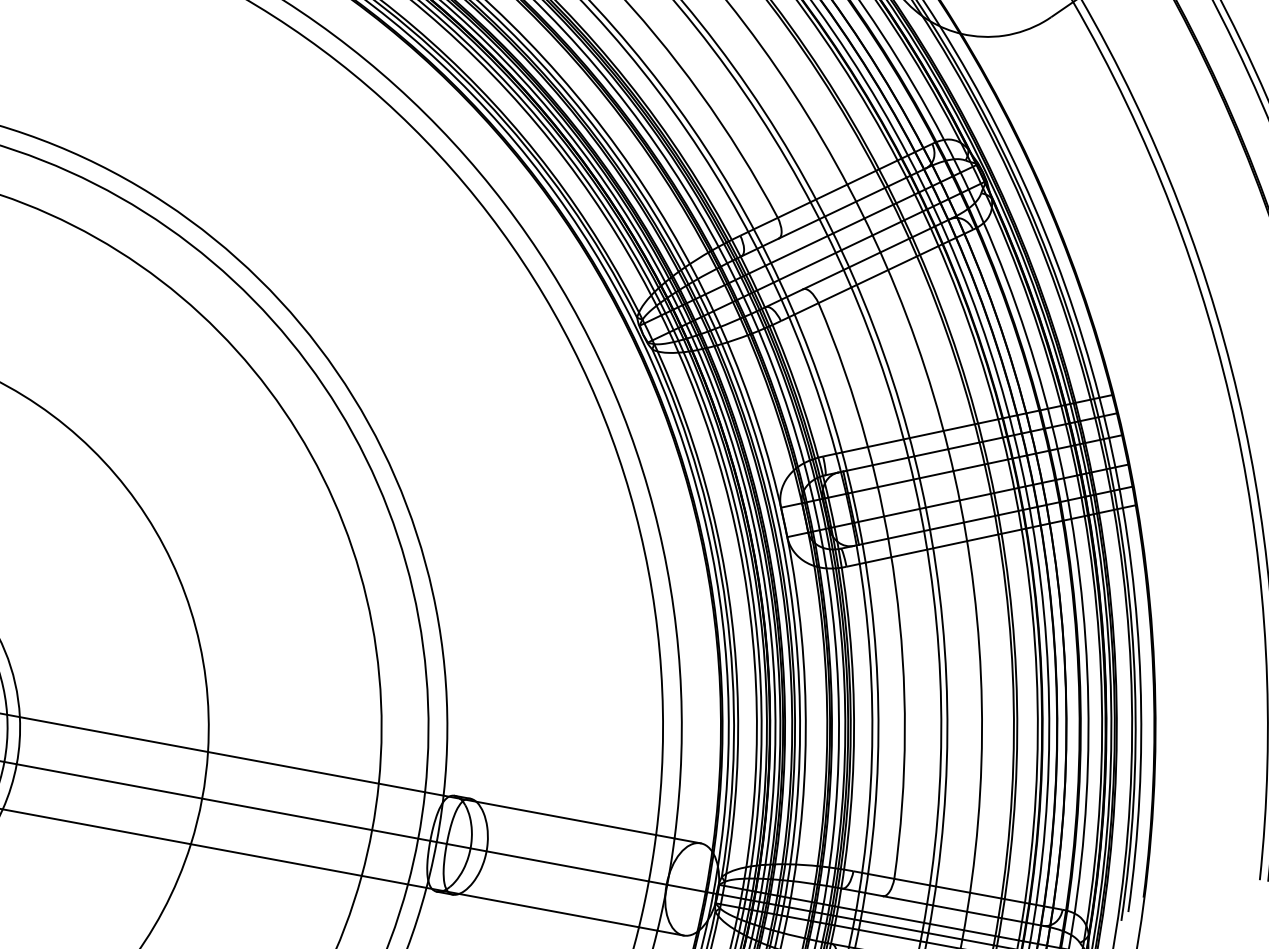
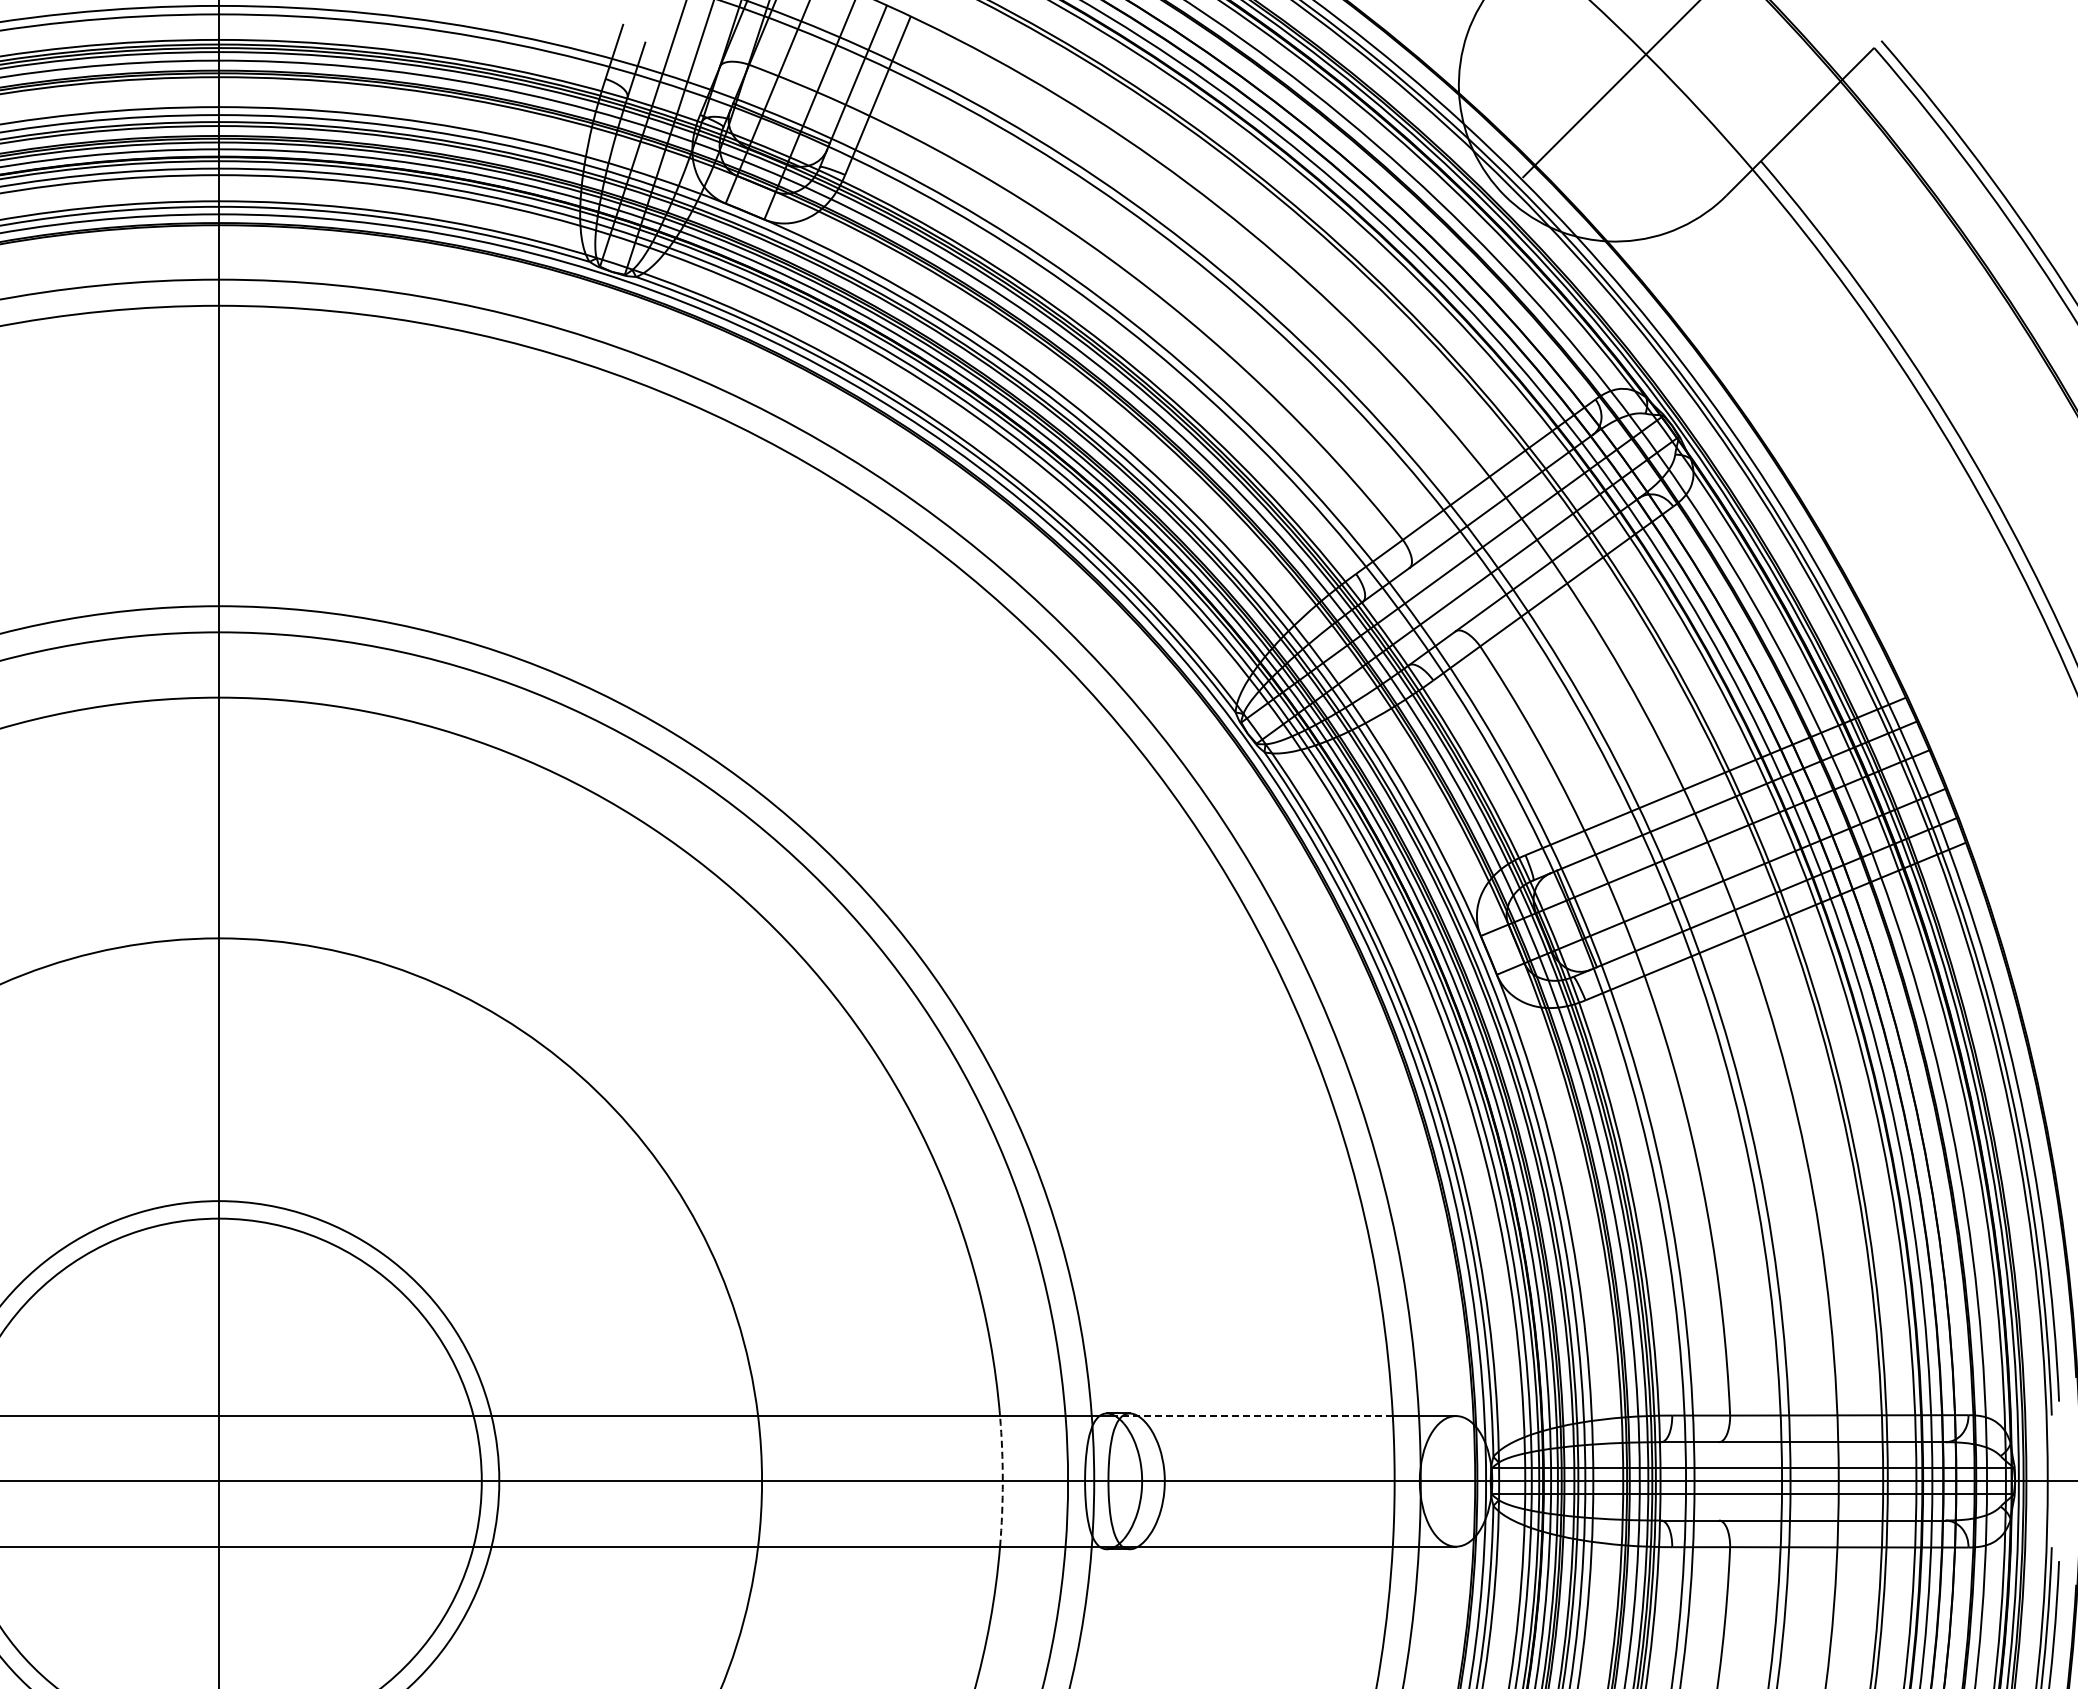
line: (558, 817) -> (1254, 1416), solid -> dashed
arc: (371, 830) -> (1002, 1481), solid -> dashed

